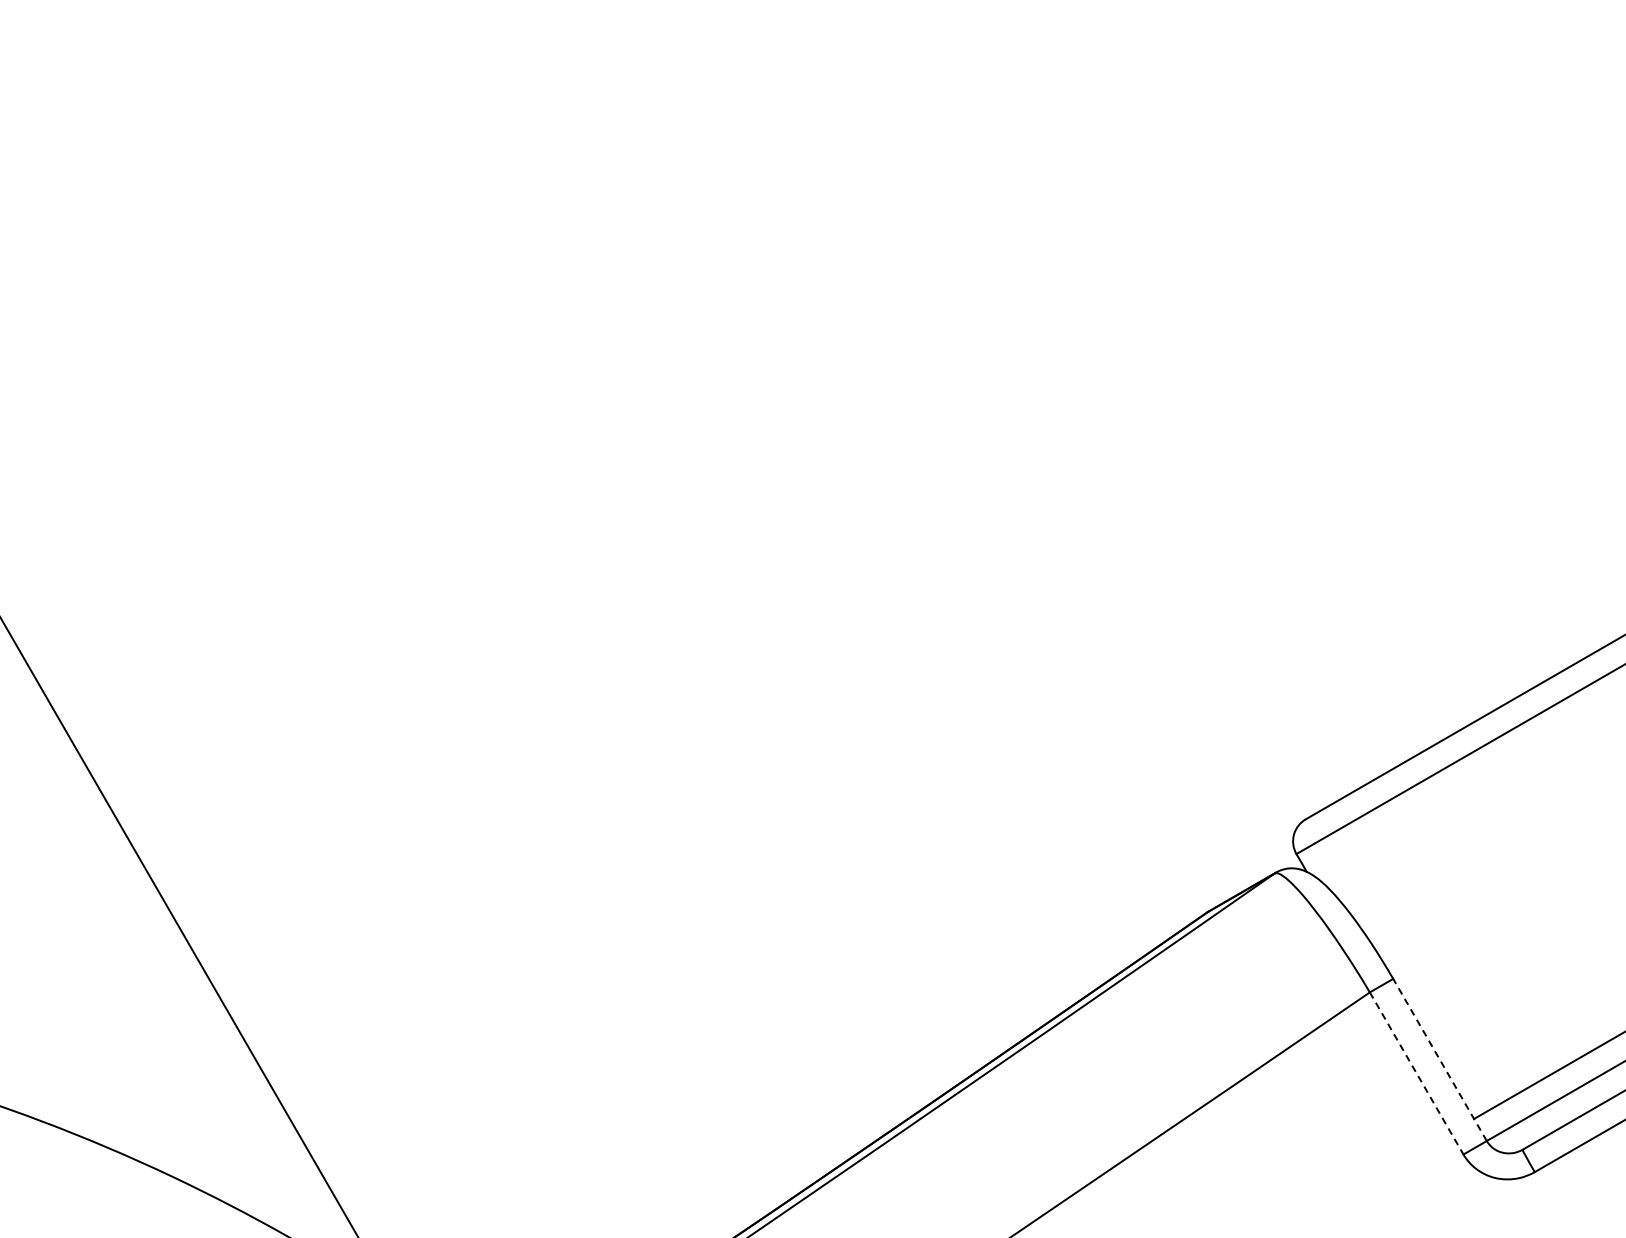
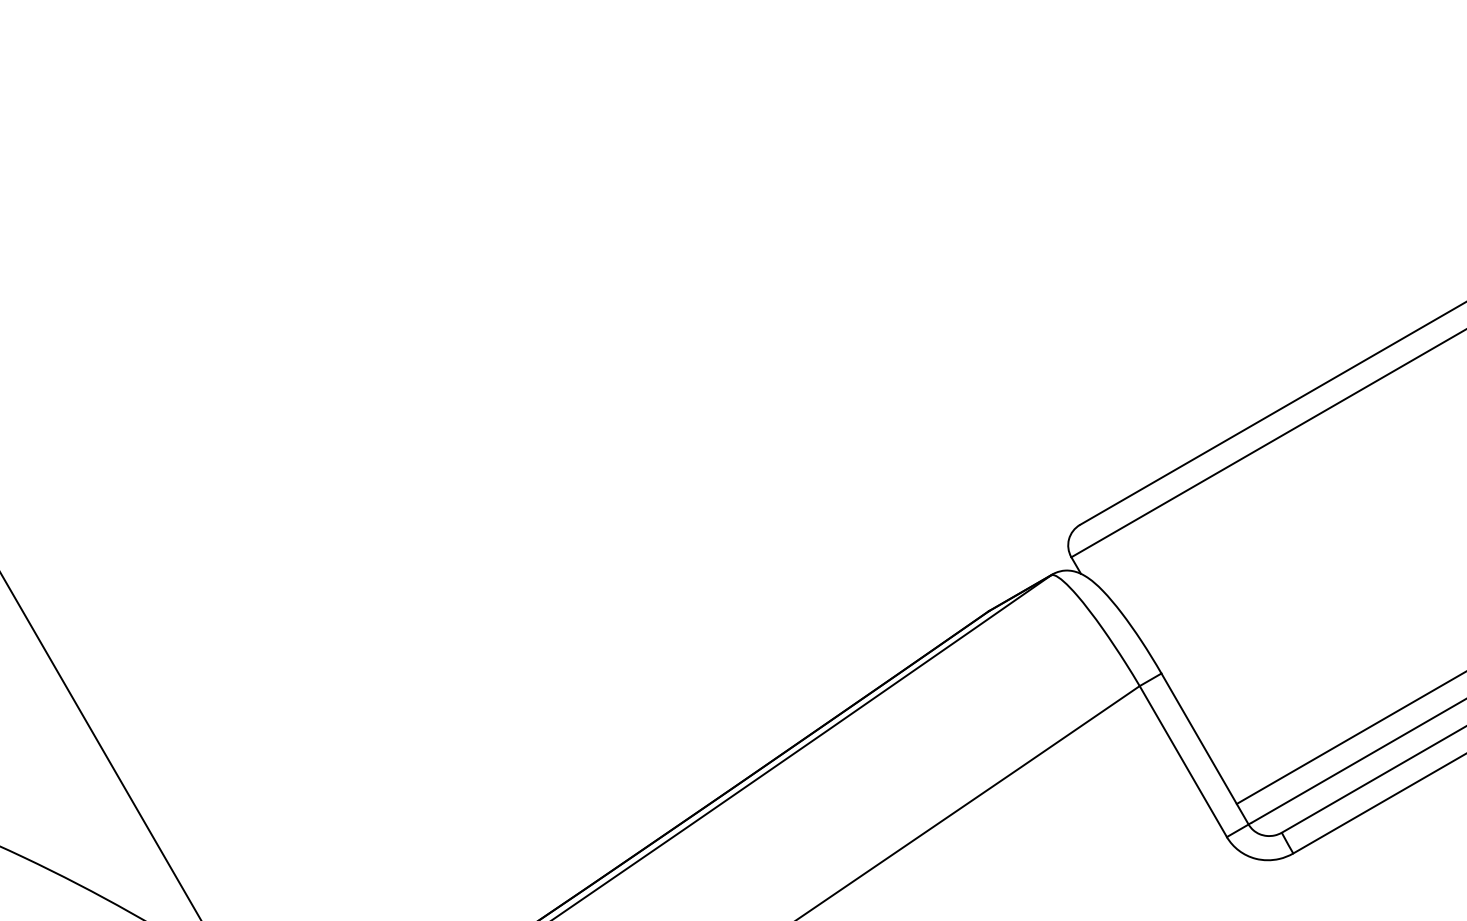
line: (1440, 1059) -> (1205, 748), dashed -> solid
line: (1416, 1073) -> (1183, 761), dashed -> solid

